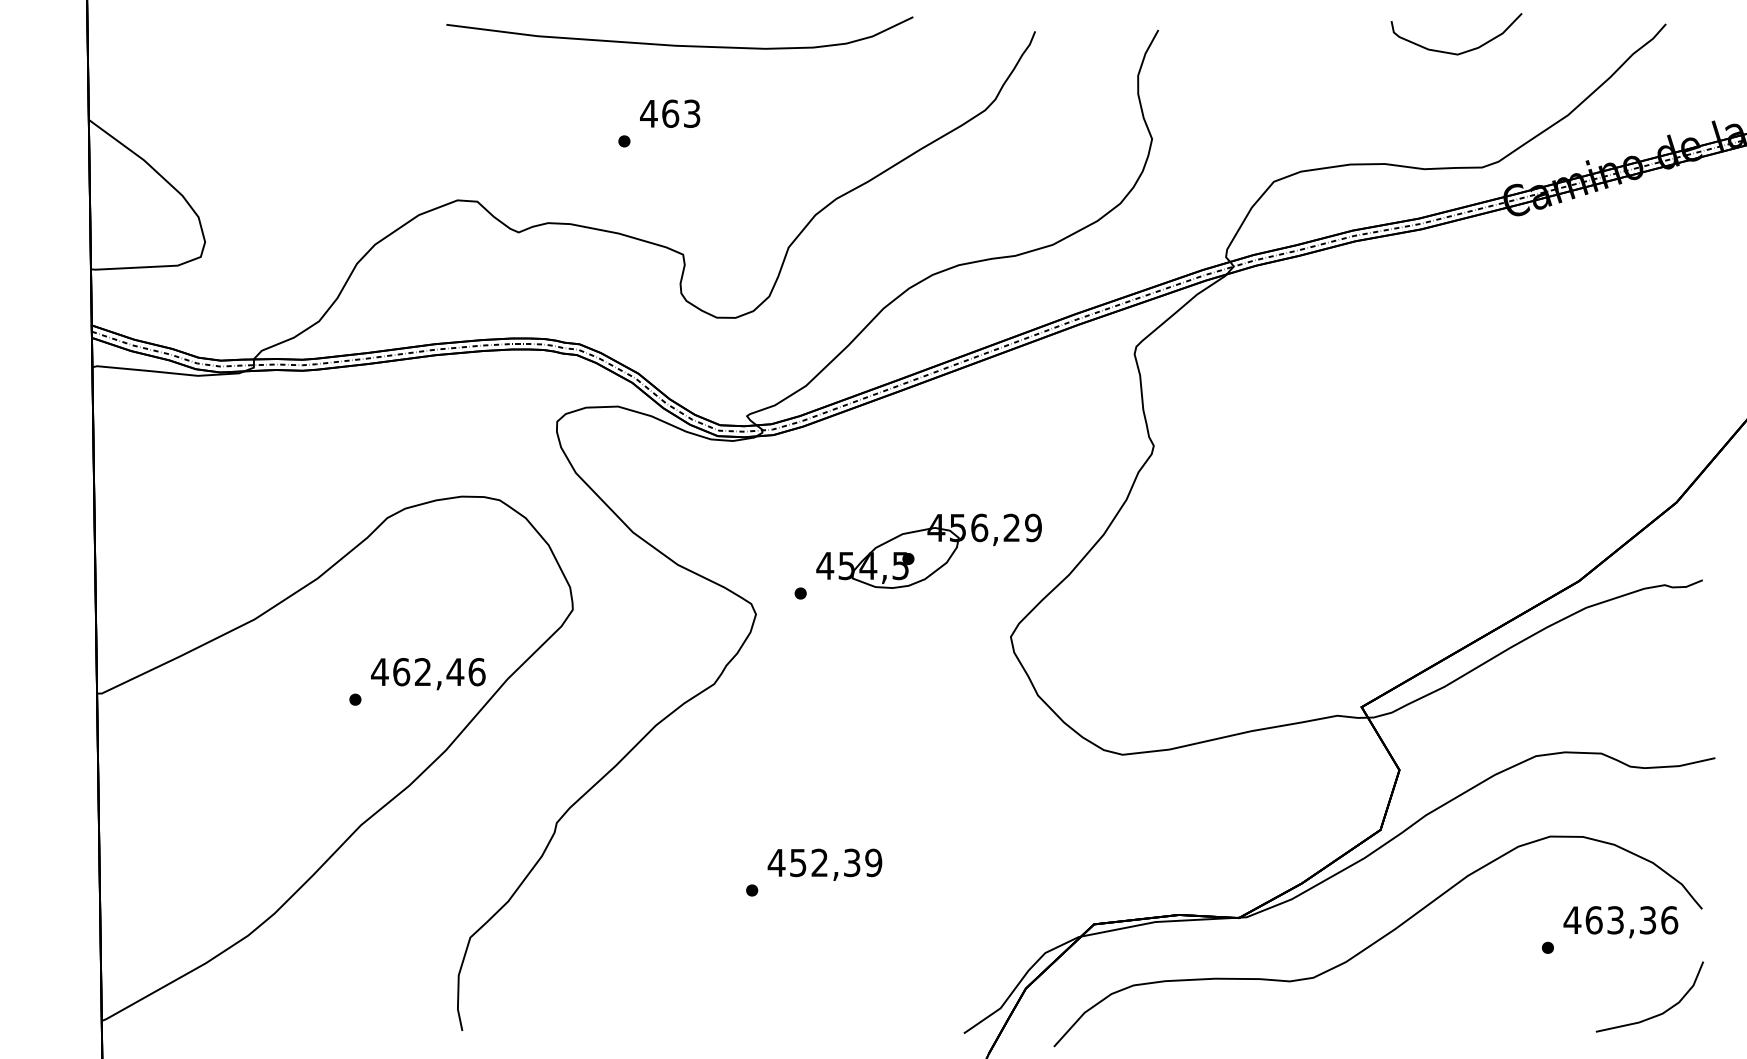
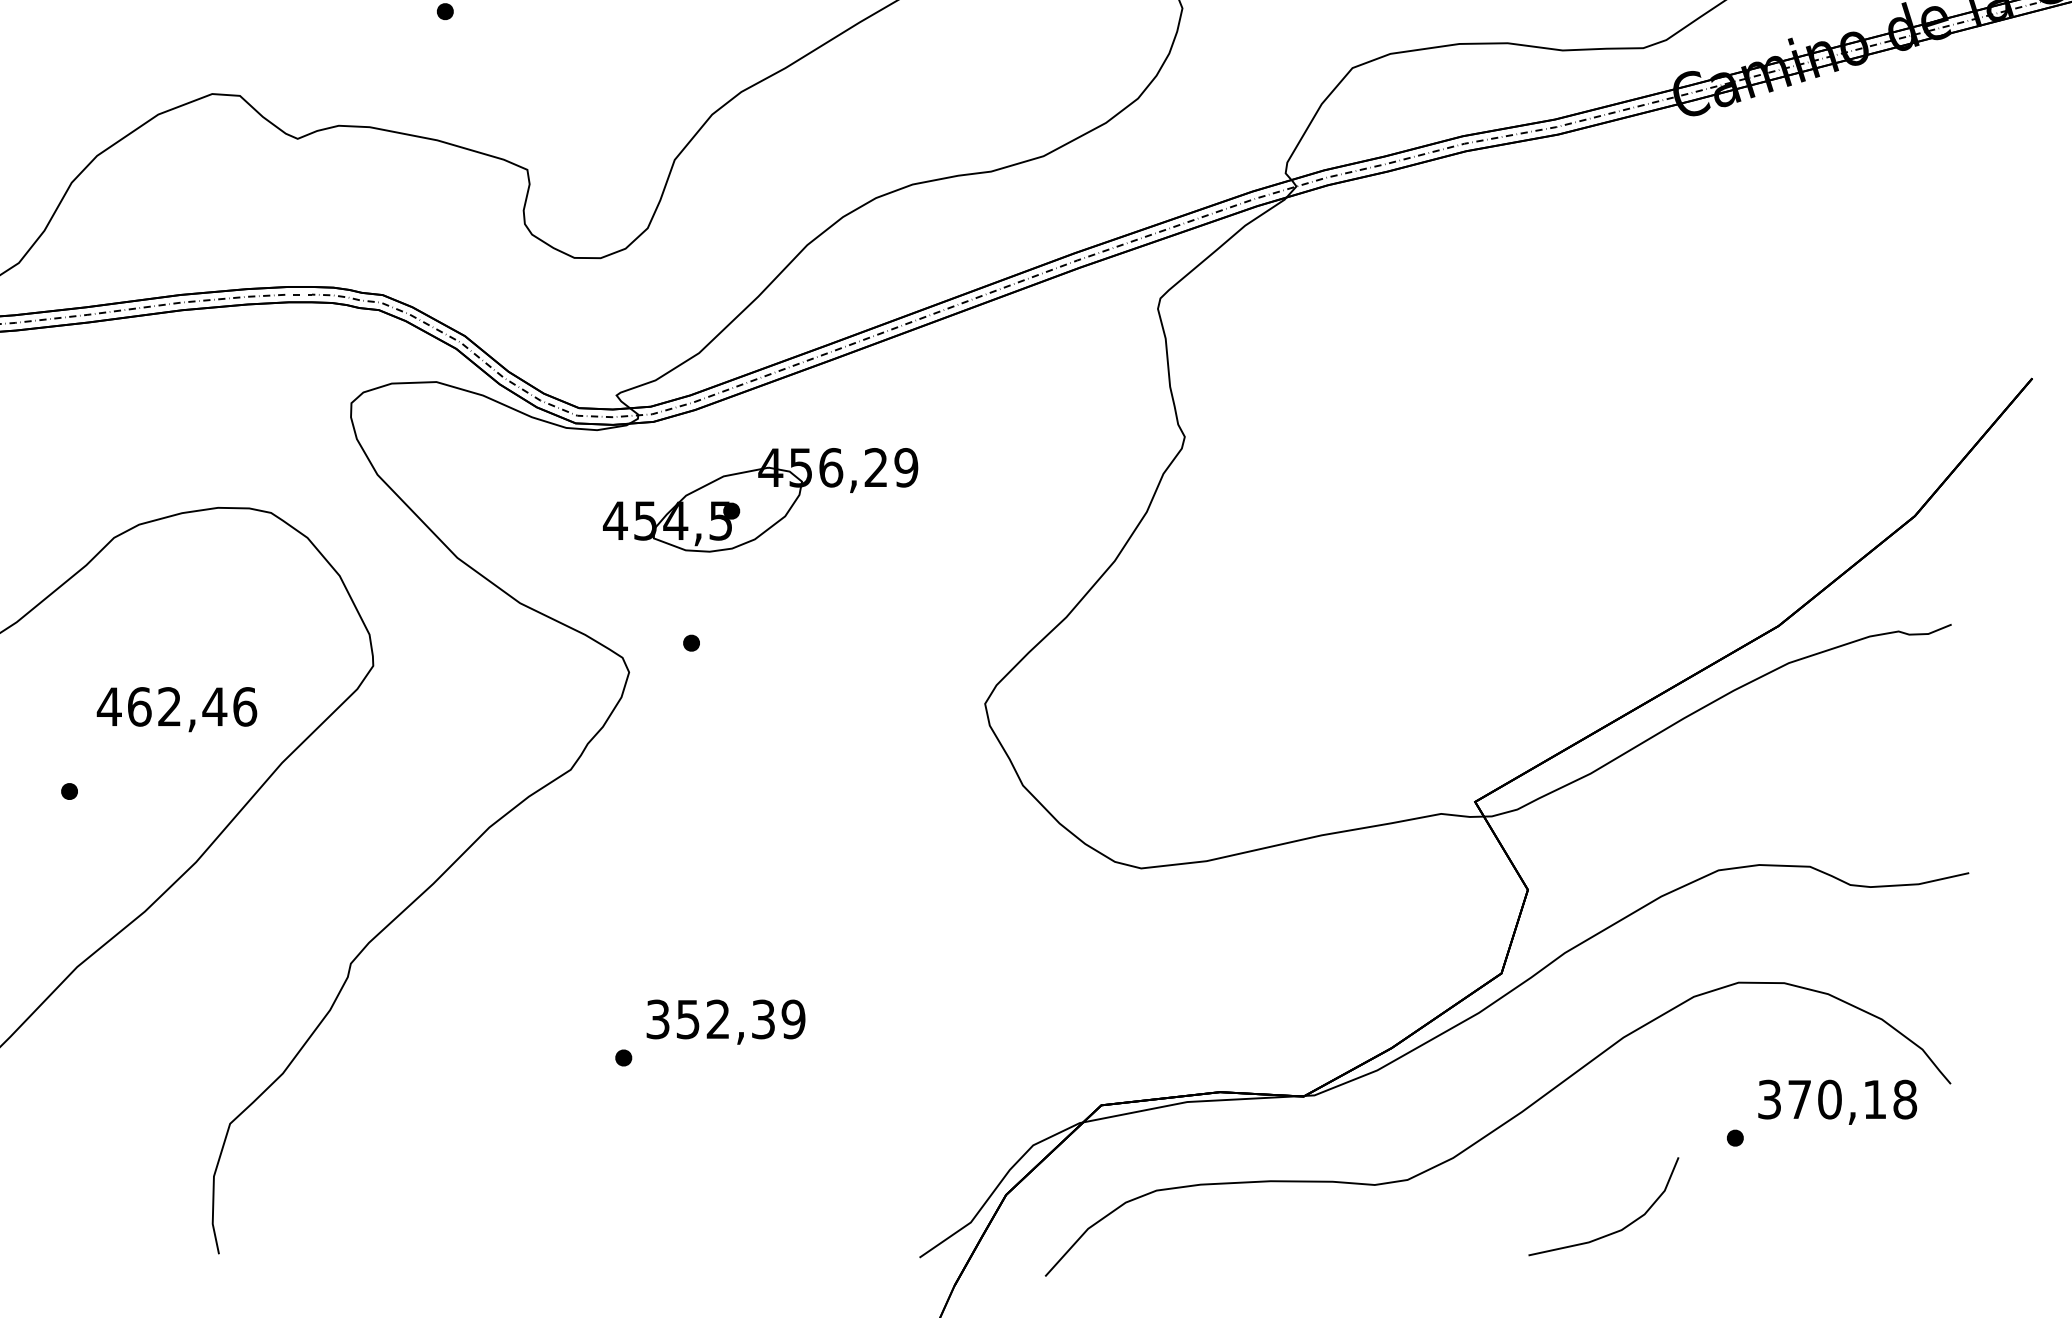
part: (928, 550) -> (759, 499), moved
text: (428, 674) -> (177, 710), moved
text: (776, 862) -> (657, 1018), 452,39 -> 352,39
text: (1620, 920) -> (1836, 1099), 463,36 -> 370,18
curve: (1654, 1015) -> (1610, 1232), moved

